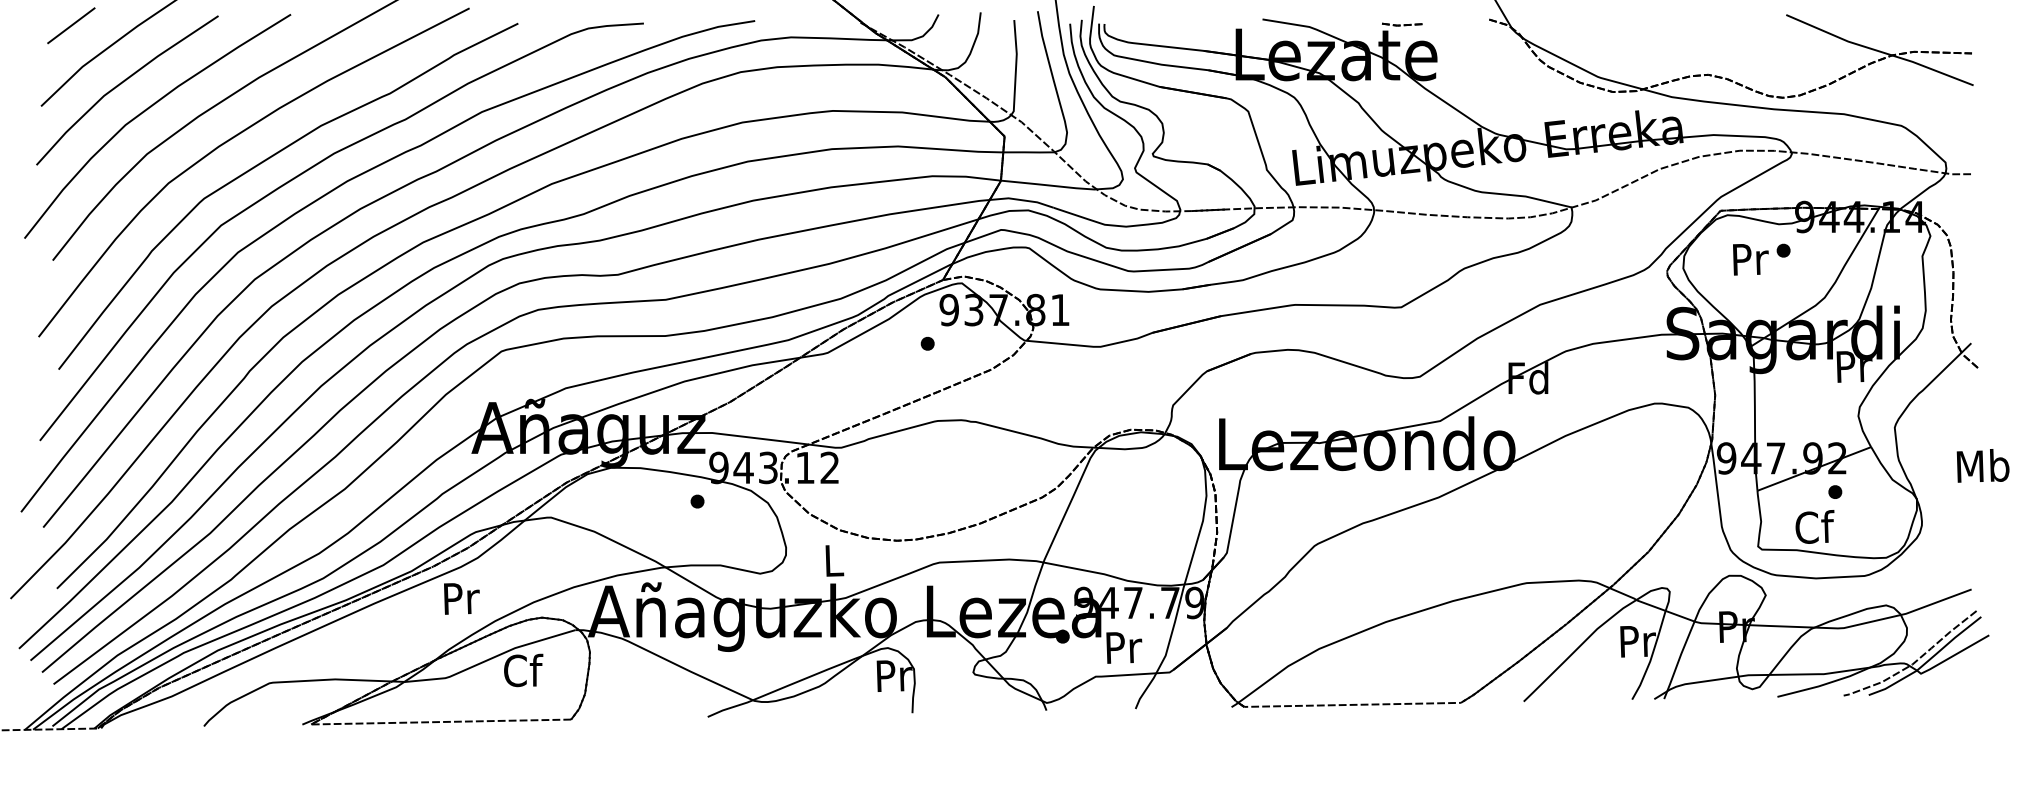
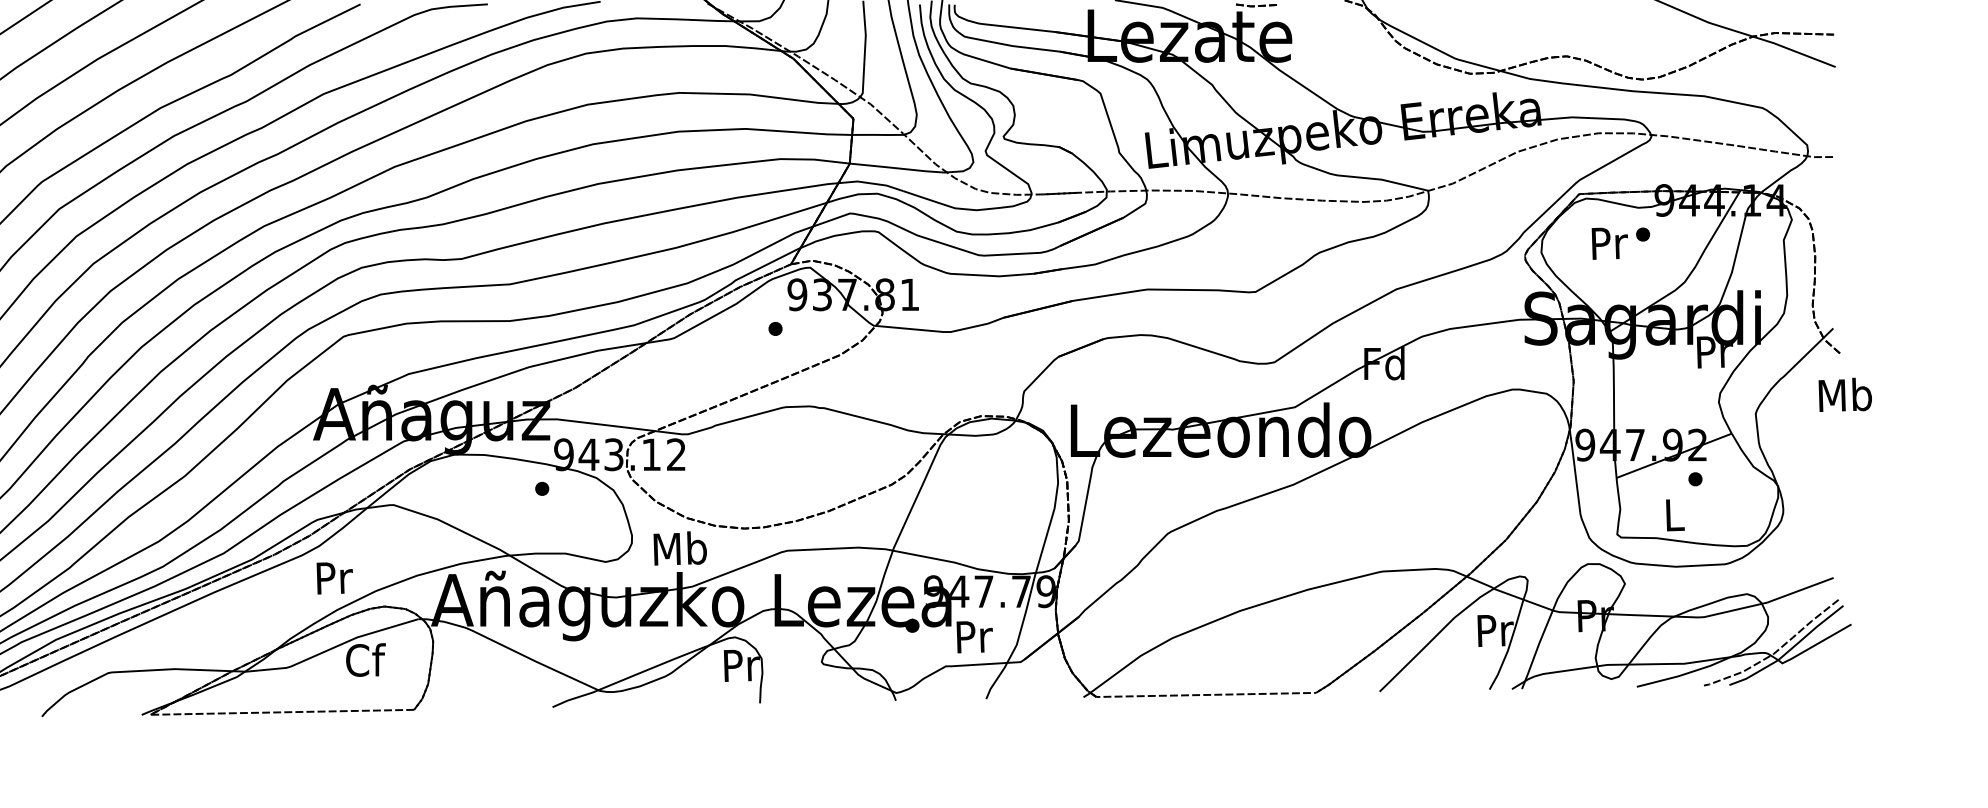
text: (1982, 465) -> (1844, 394), moved
text: (1814, 526) -> (1674, 514), Cf -> L
text: (833, 560) -> (680, 548), L -> Mb
text: (461, 598) -> (334, 577), moved

